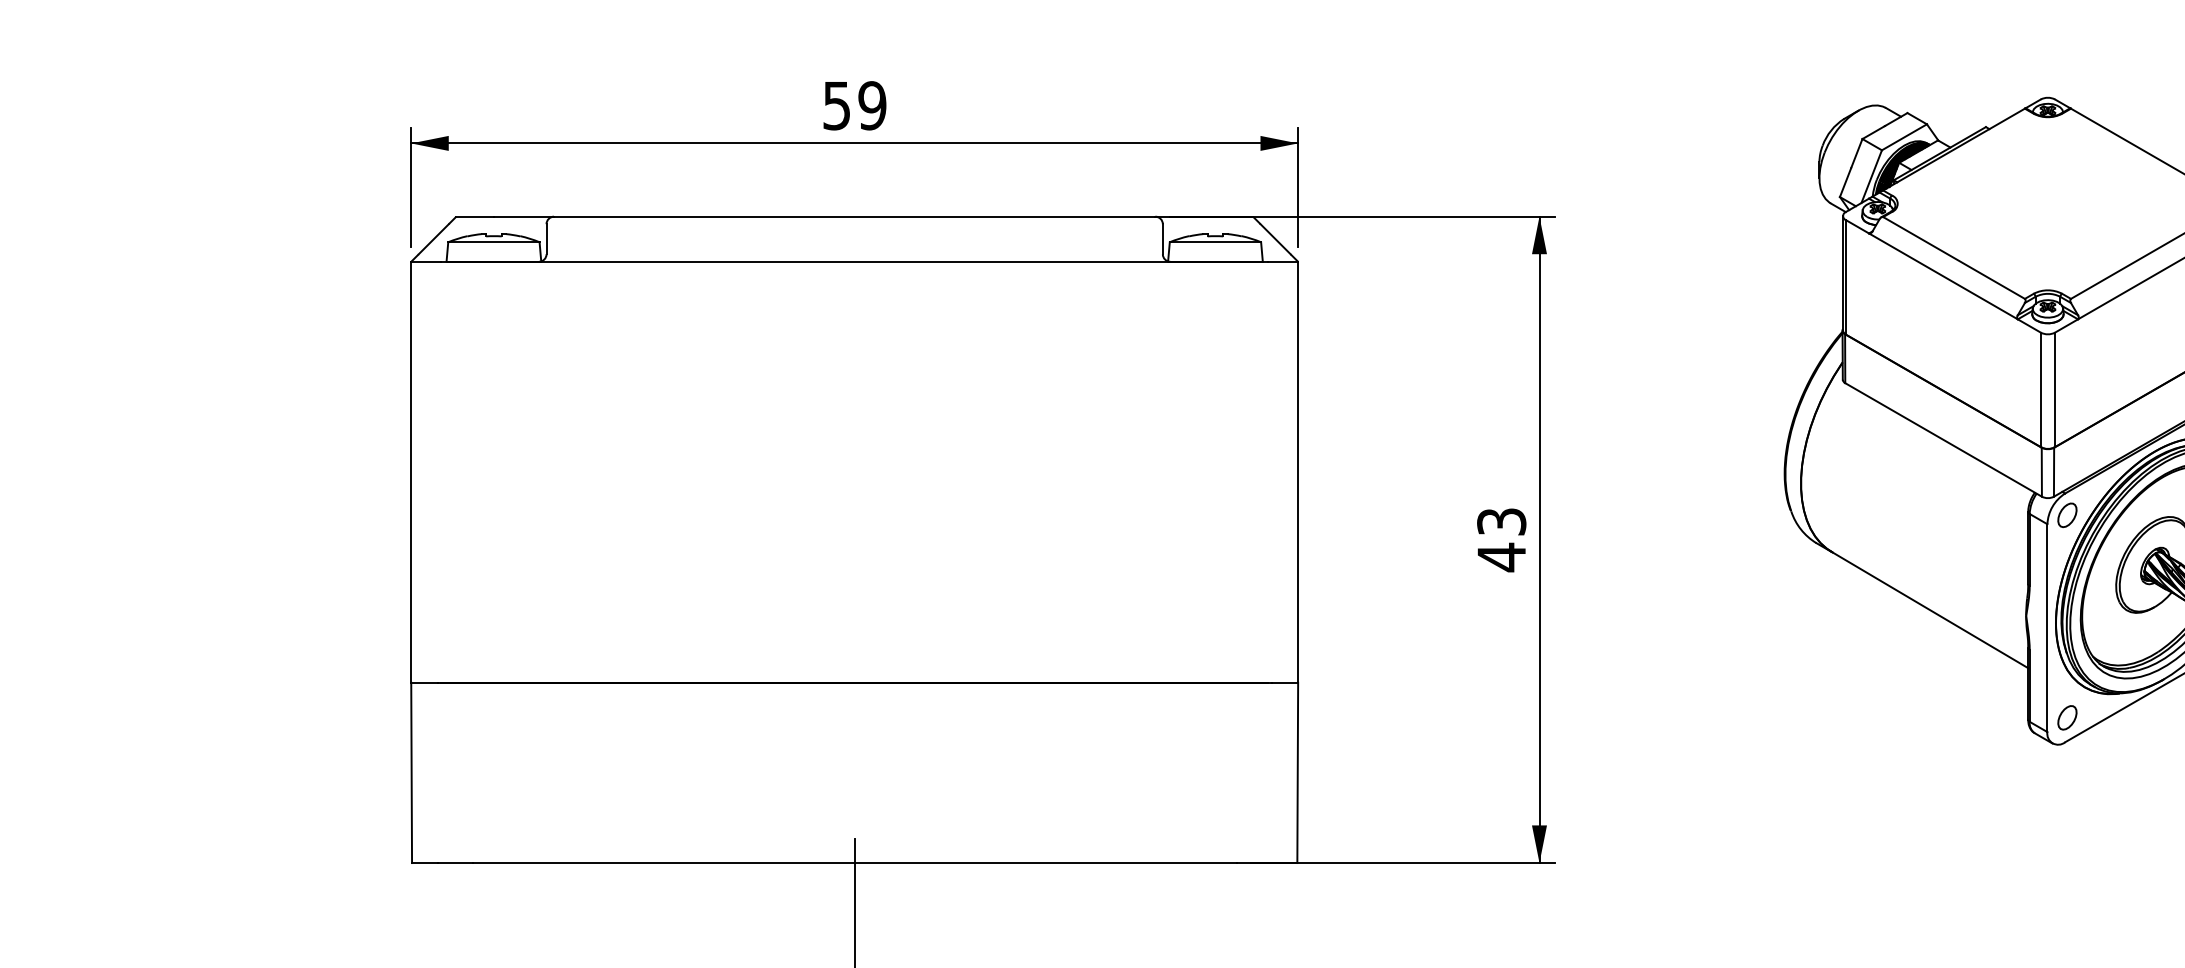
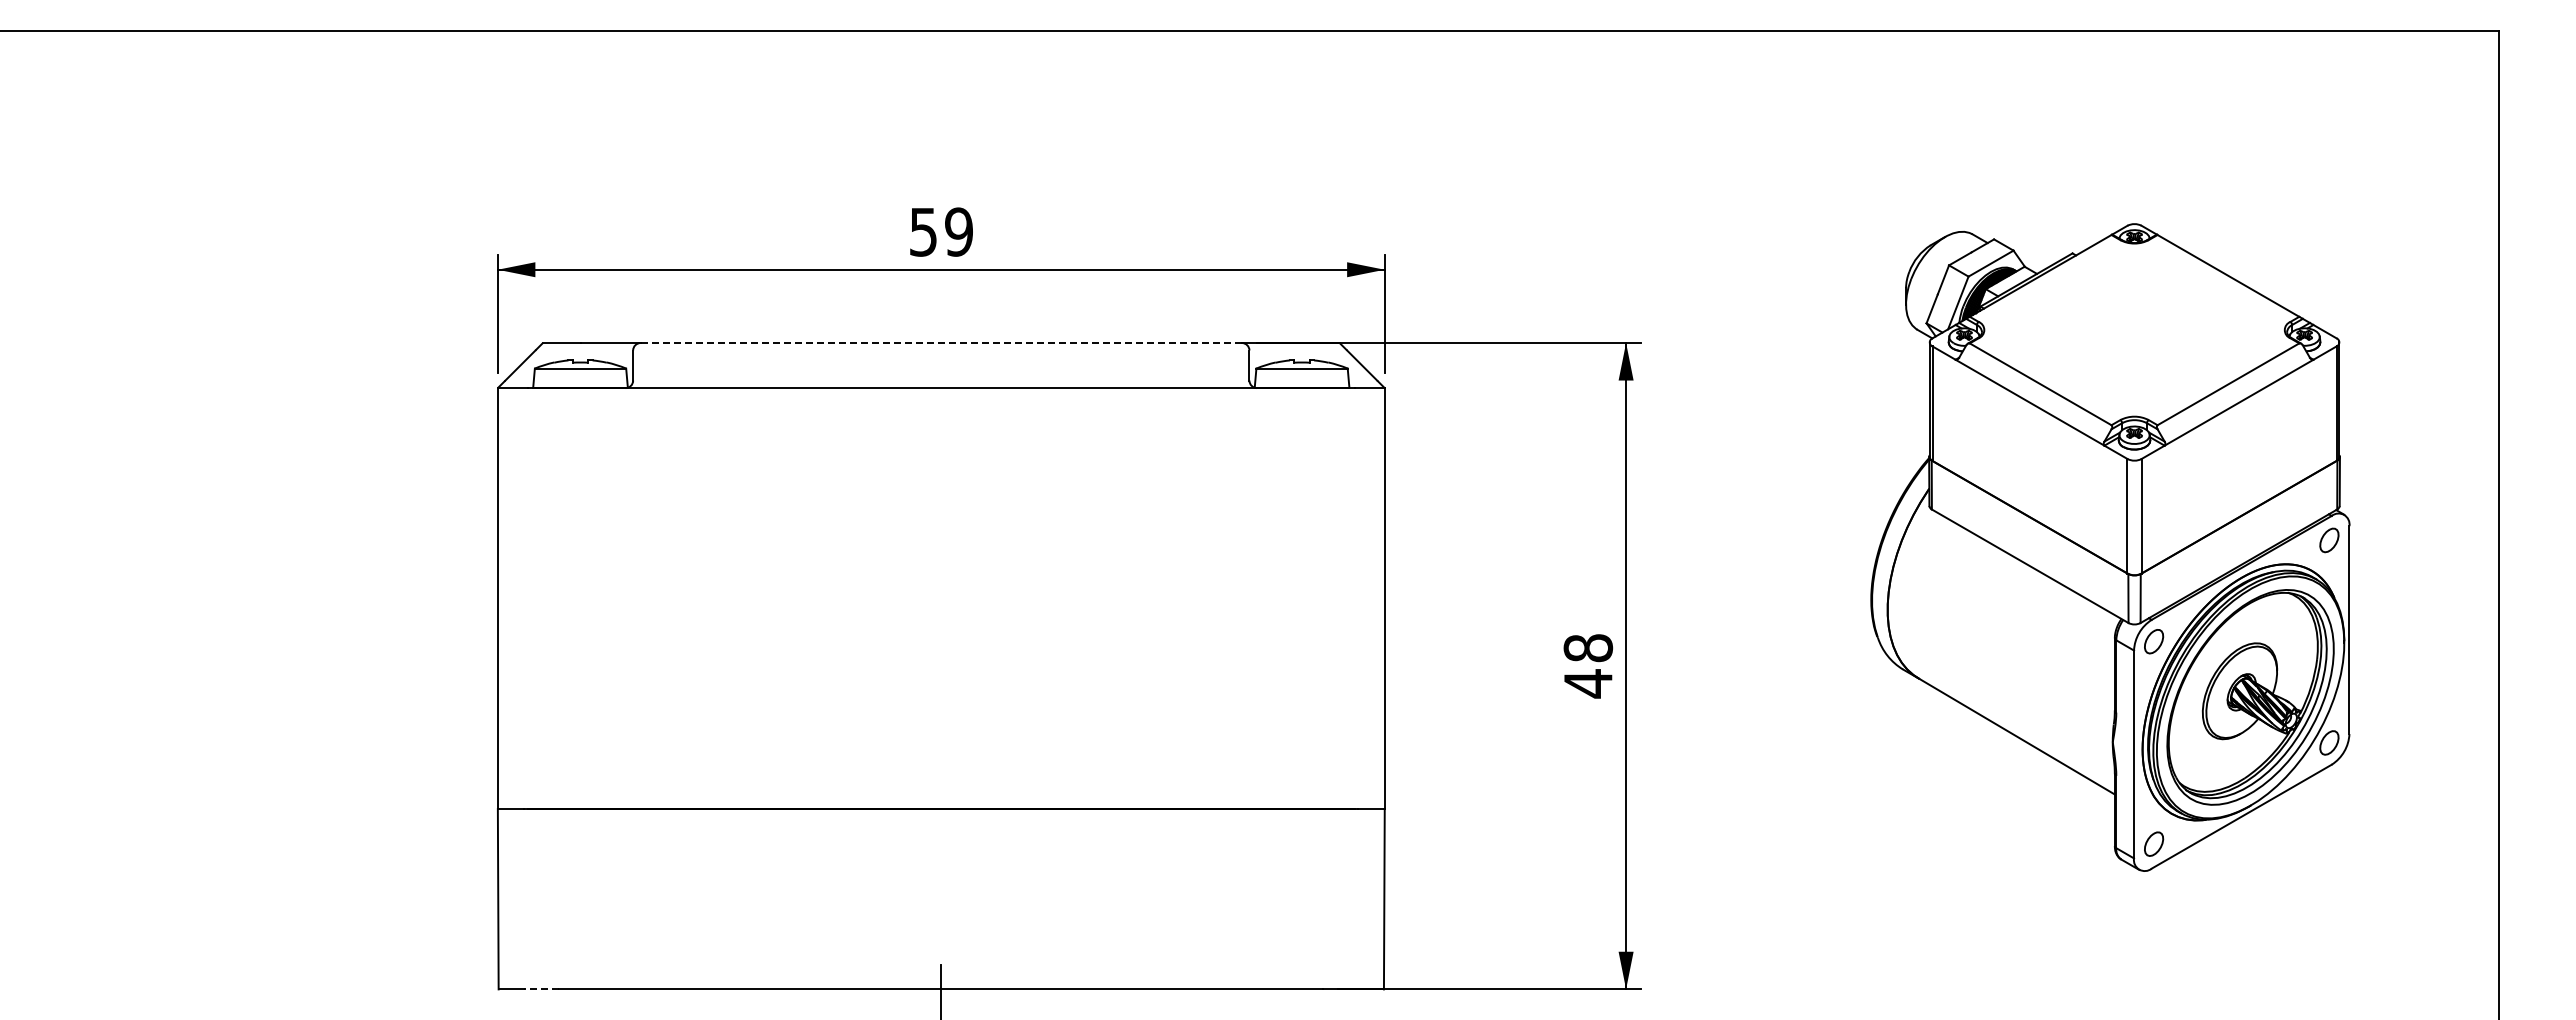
line: (854, 217) -> (941, 343), solid -> dashed
text: (1501, 522) -> (1588, 648), 43 -> 48
line: (454, 863) -> (541, 989), solid -> dashed

